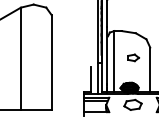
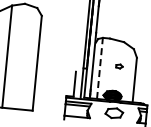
part: (133, 57) -> (119, 66), size x0.6
line: (114, 61) -> (100, 68), solid -> dashed

